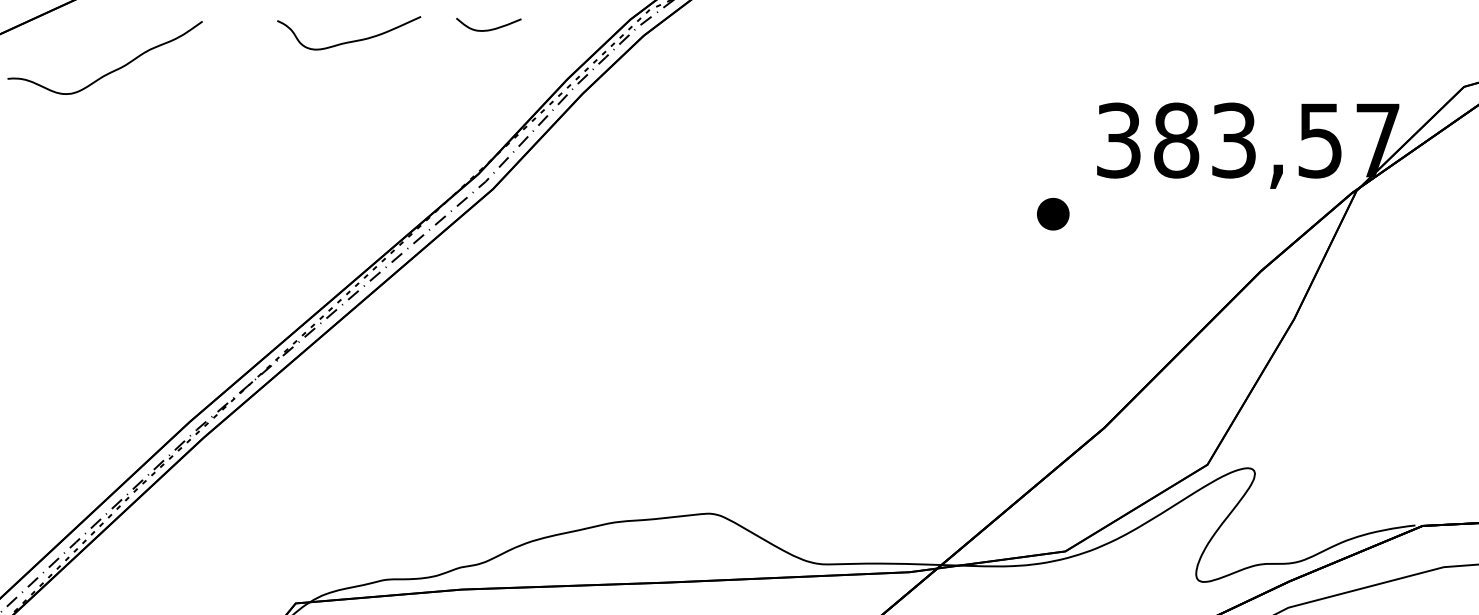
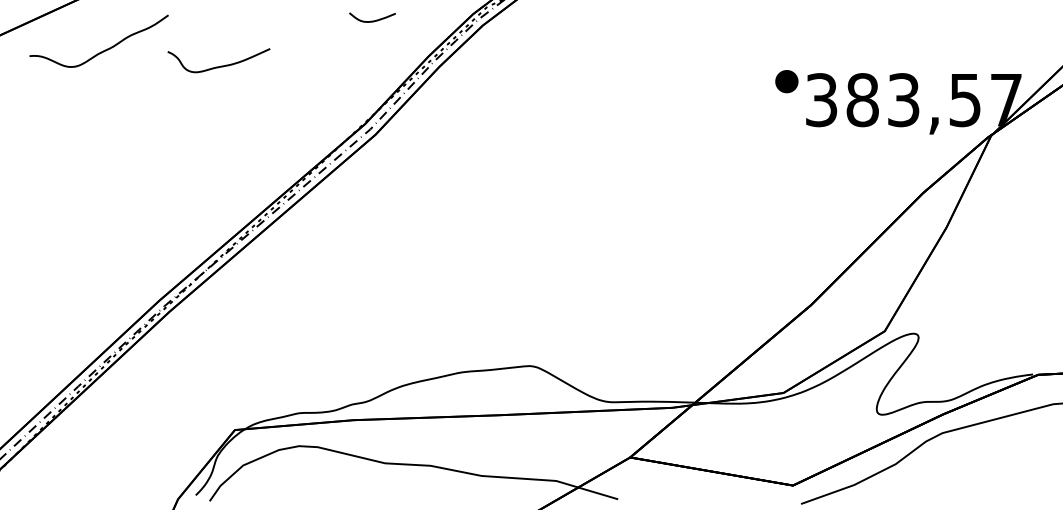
curve: (351, 40) -> (220, 65), moved
part: (1052, 214) -> (786, 81), moved

